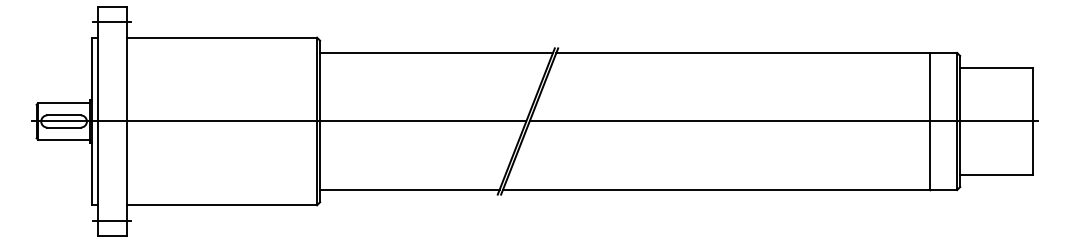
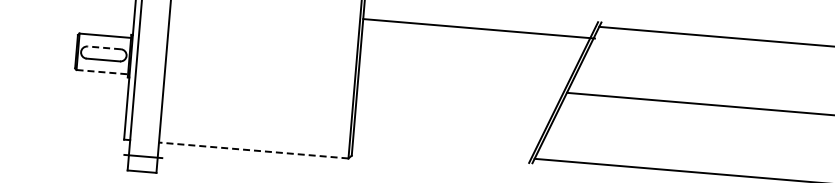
line: (436, 52) -> (479, 28), moved
line: (64, 115) -> (104, 48), solid -> dashed
line: (279, 121) -> (318, 71), removed
line: (64, 139) -> (102, 71), solid -> dashed
line: (409, 190) -> (441, 151), removed
line: (221, 205) -> (253, 150), solid -> dashed

